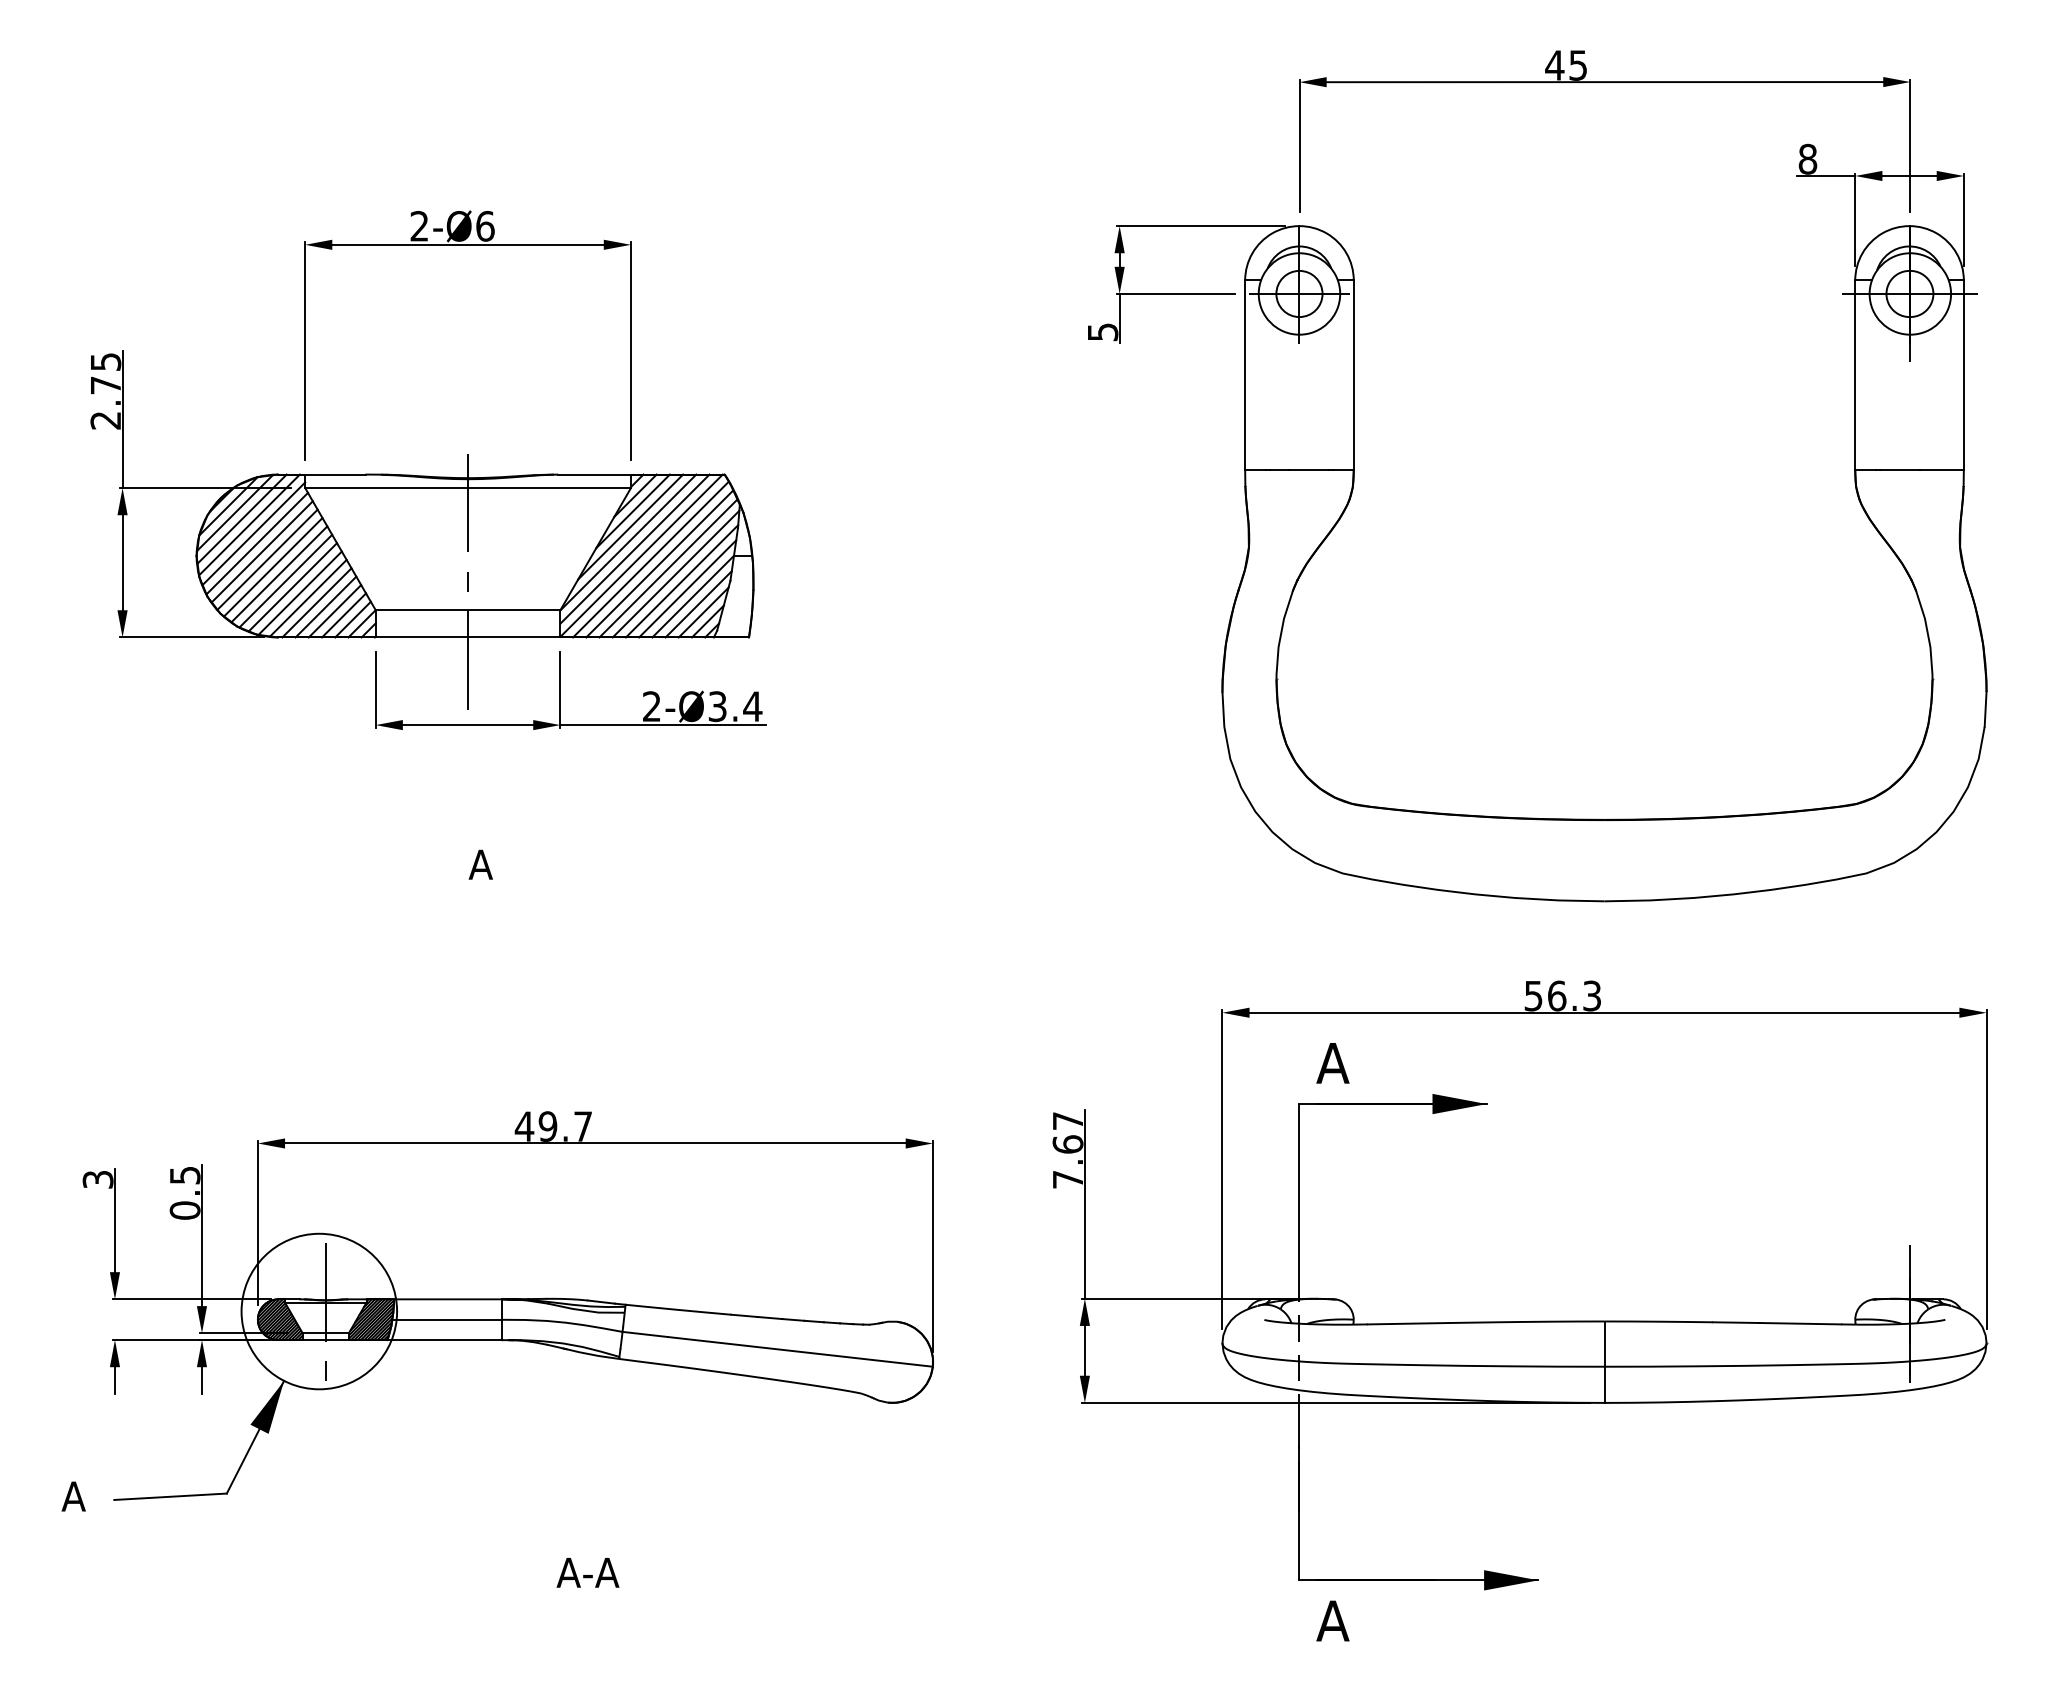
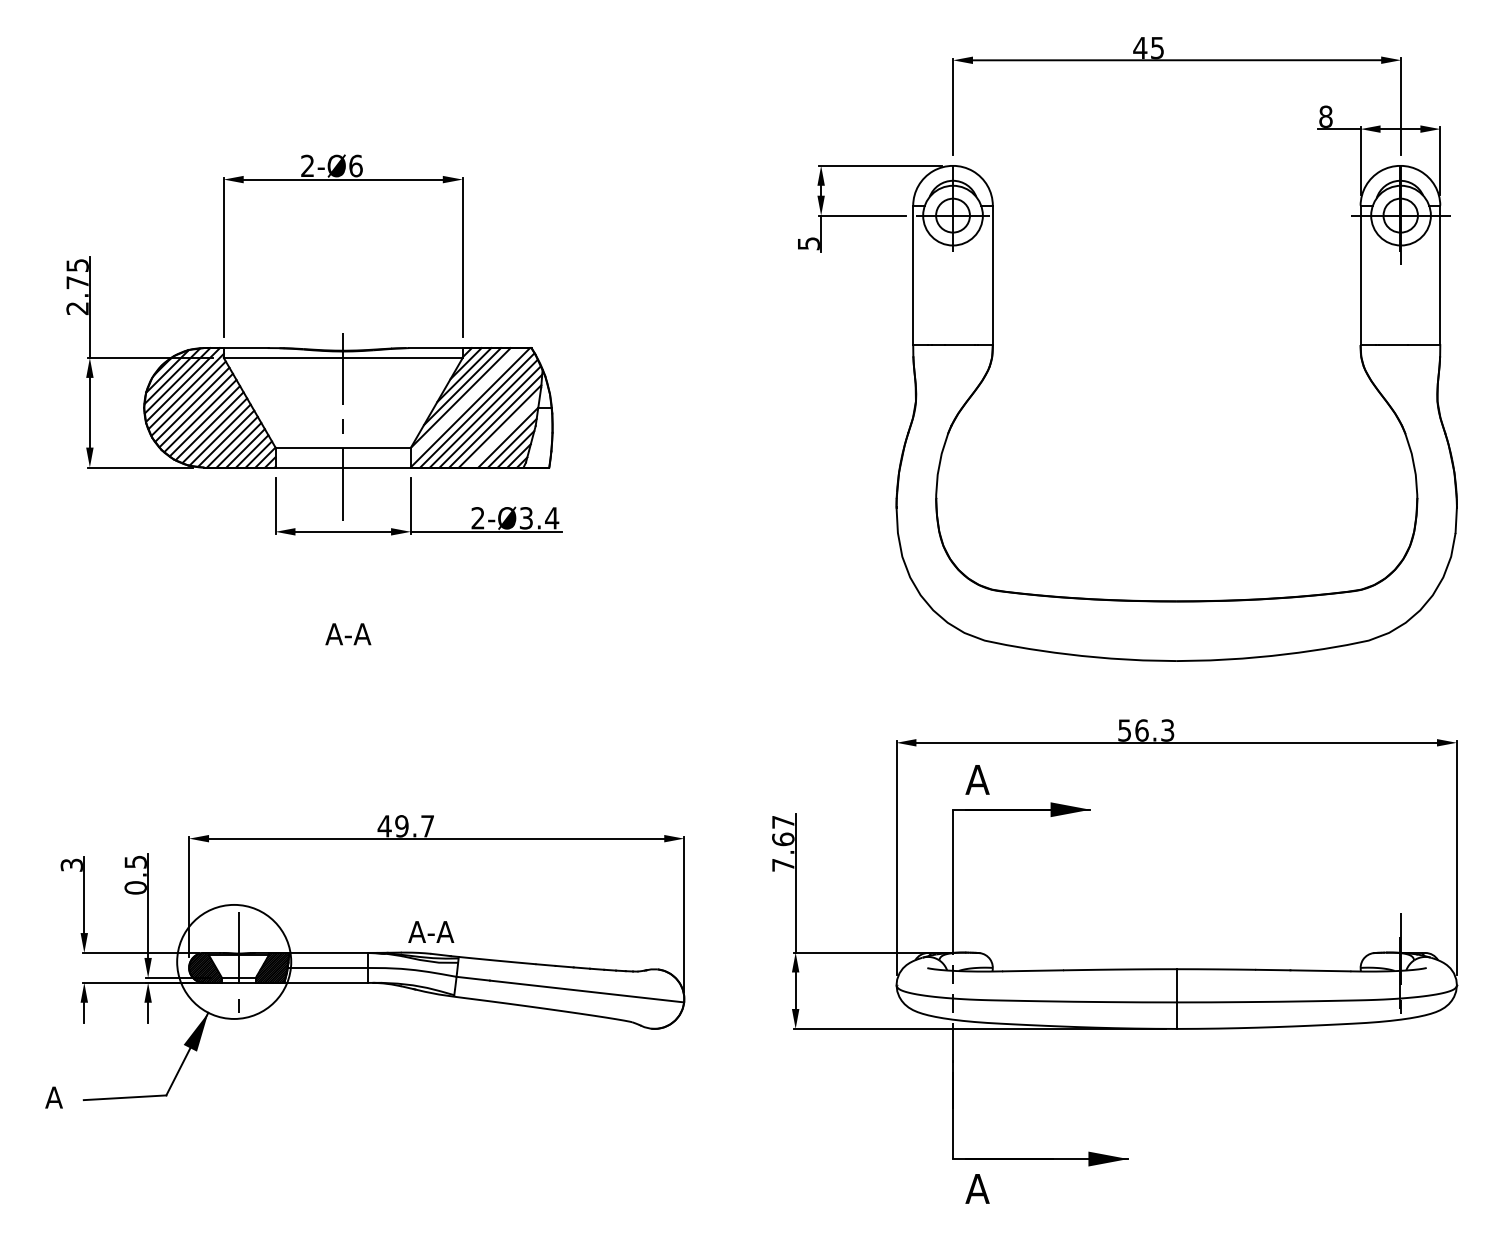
line: (634, 548) -> (465, 402), removed
line: (687, 588) -> (504, 431), removed
text: (474, 864) -> (347, 634), A -> A-A
text: (587, 1572) -> (430, 931), moved

